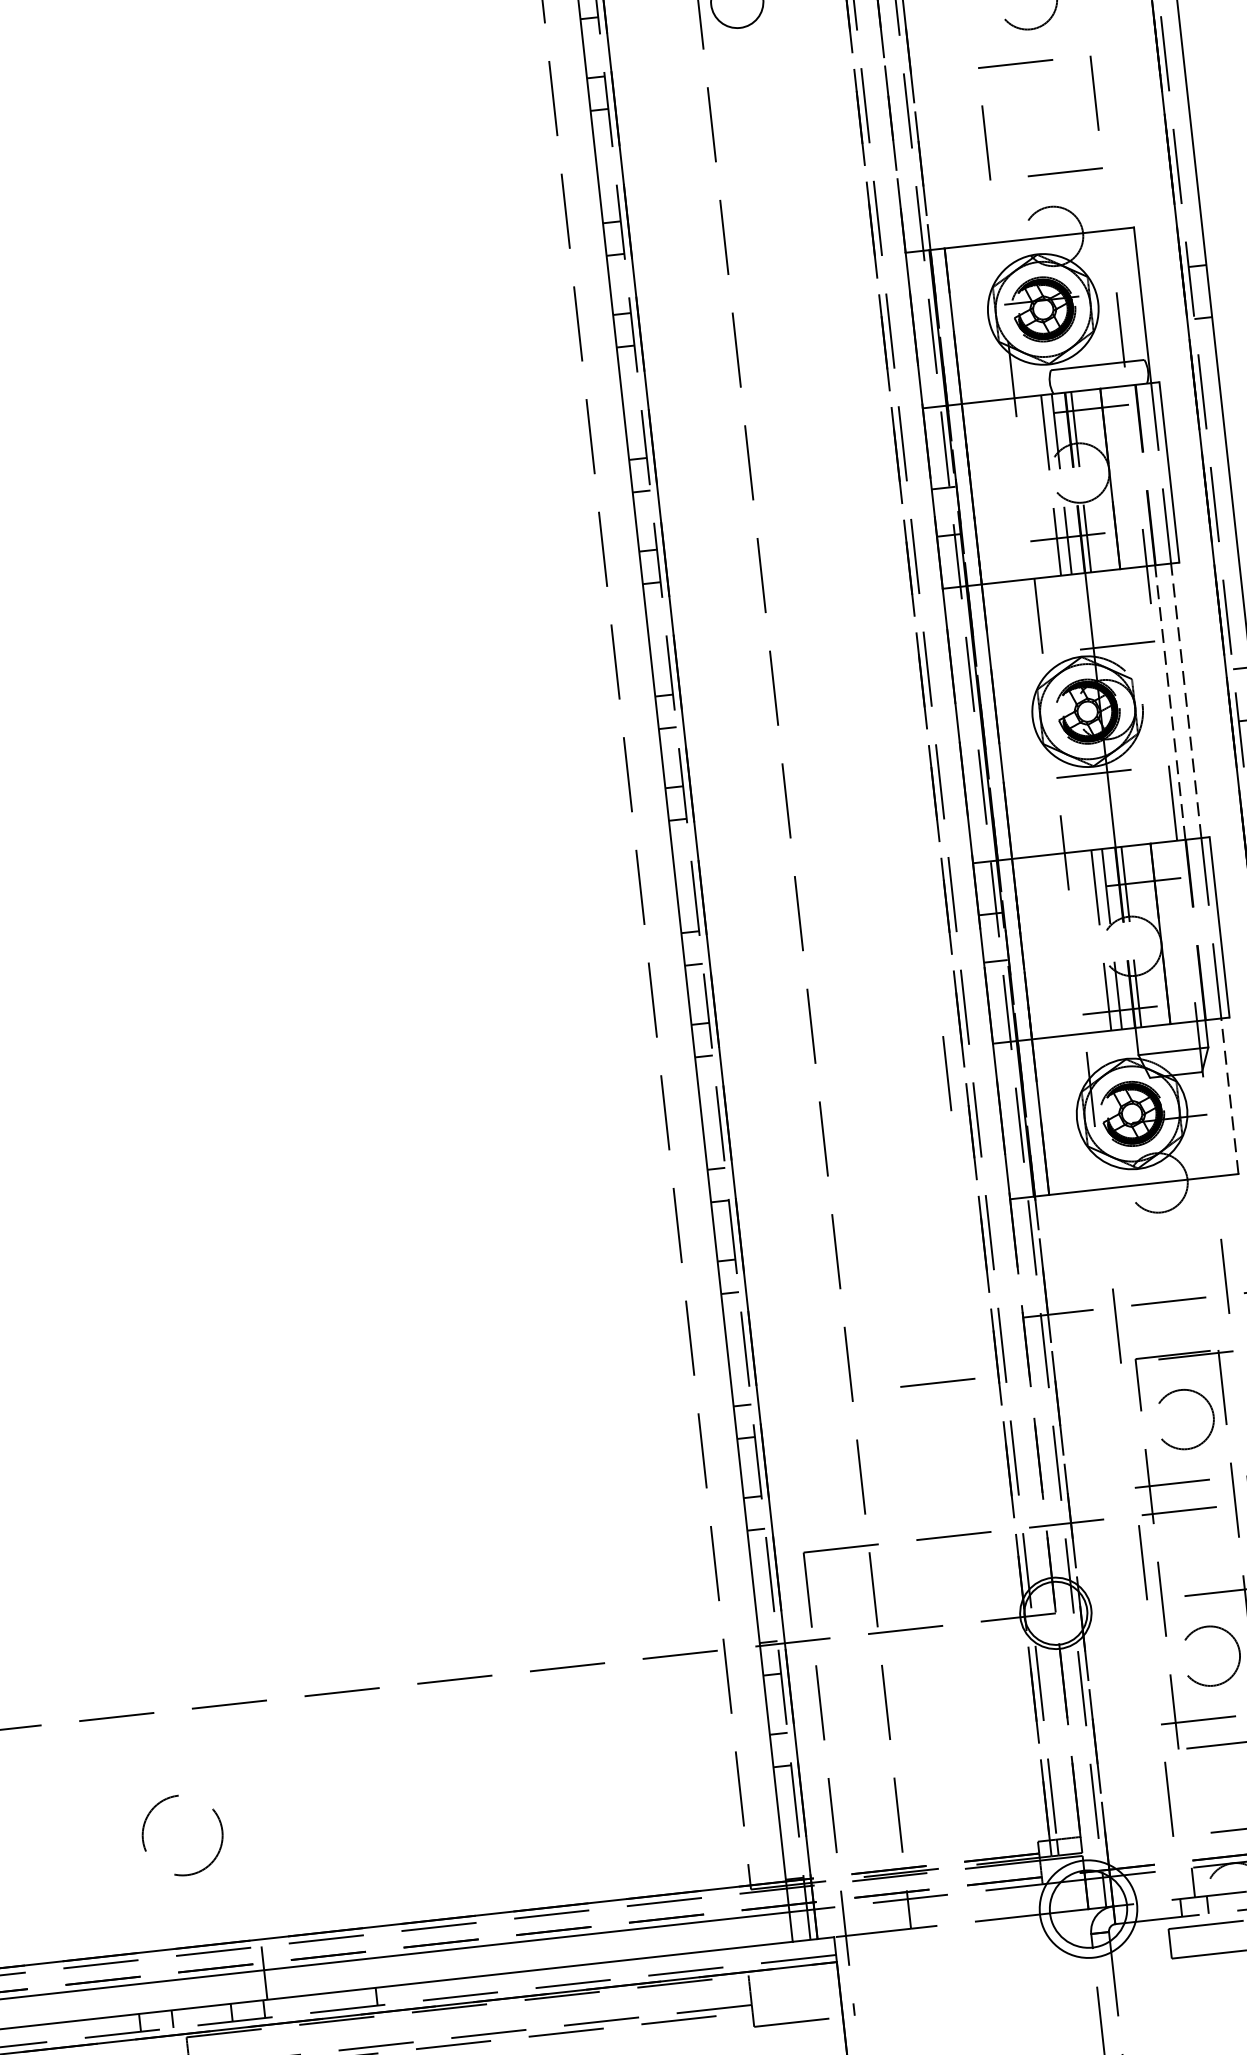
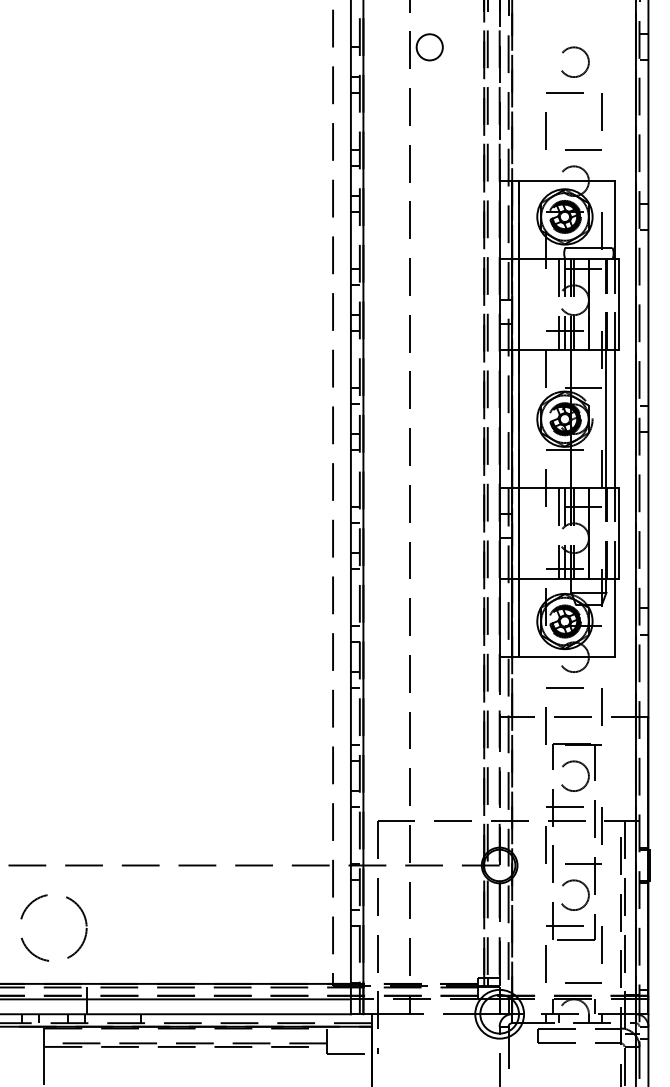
line: (1186, 699) -> (614, 418), dashed -> solid
line: (1170, 701) -> (606, 418), dashed -> solid
line: (945, 1072) -> (474, 590), removed
line: (1229, 1095) -> (614, 617), dashed -> solid
line: (937, 1380) -> (564, 687), moved
circle: (182, 1834) -> (53, 927), size x1.67

